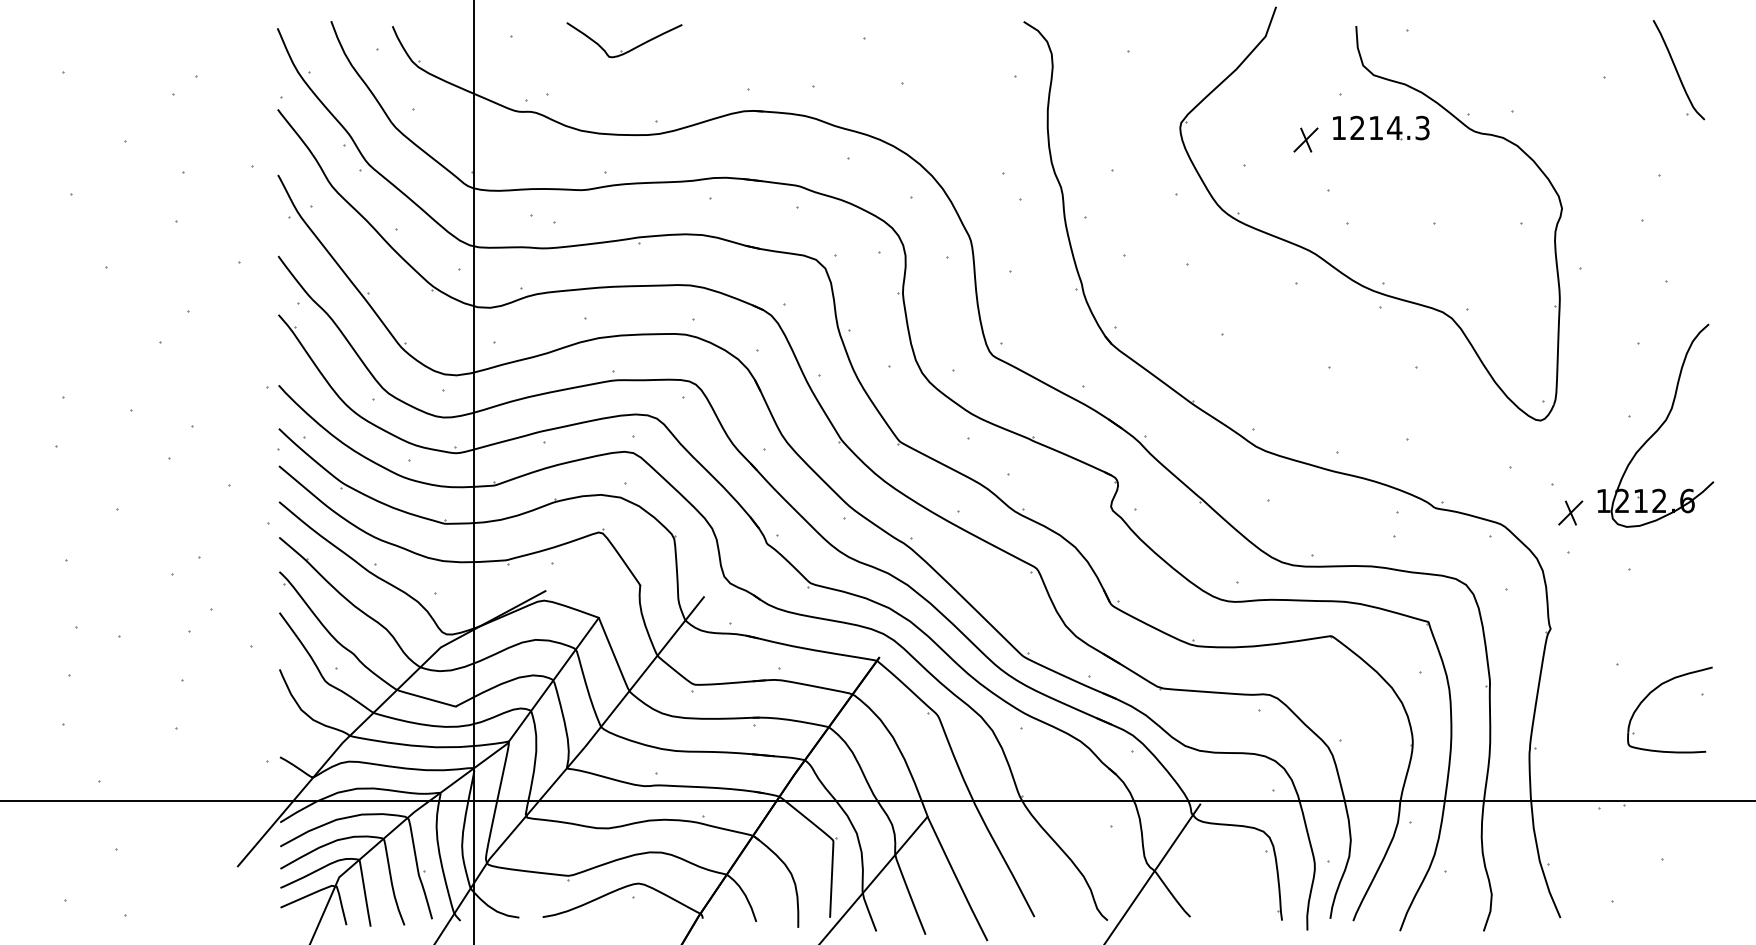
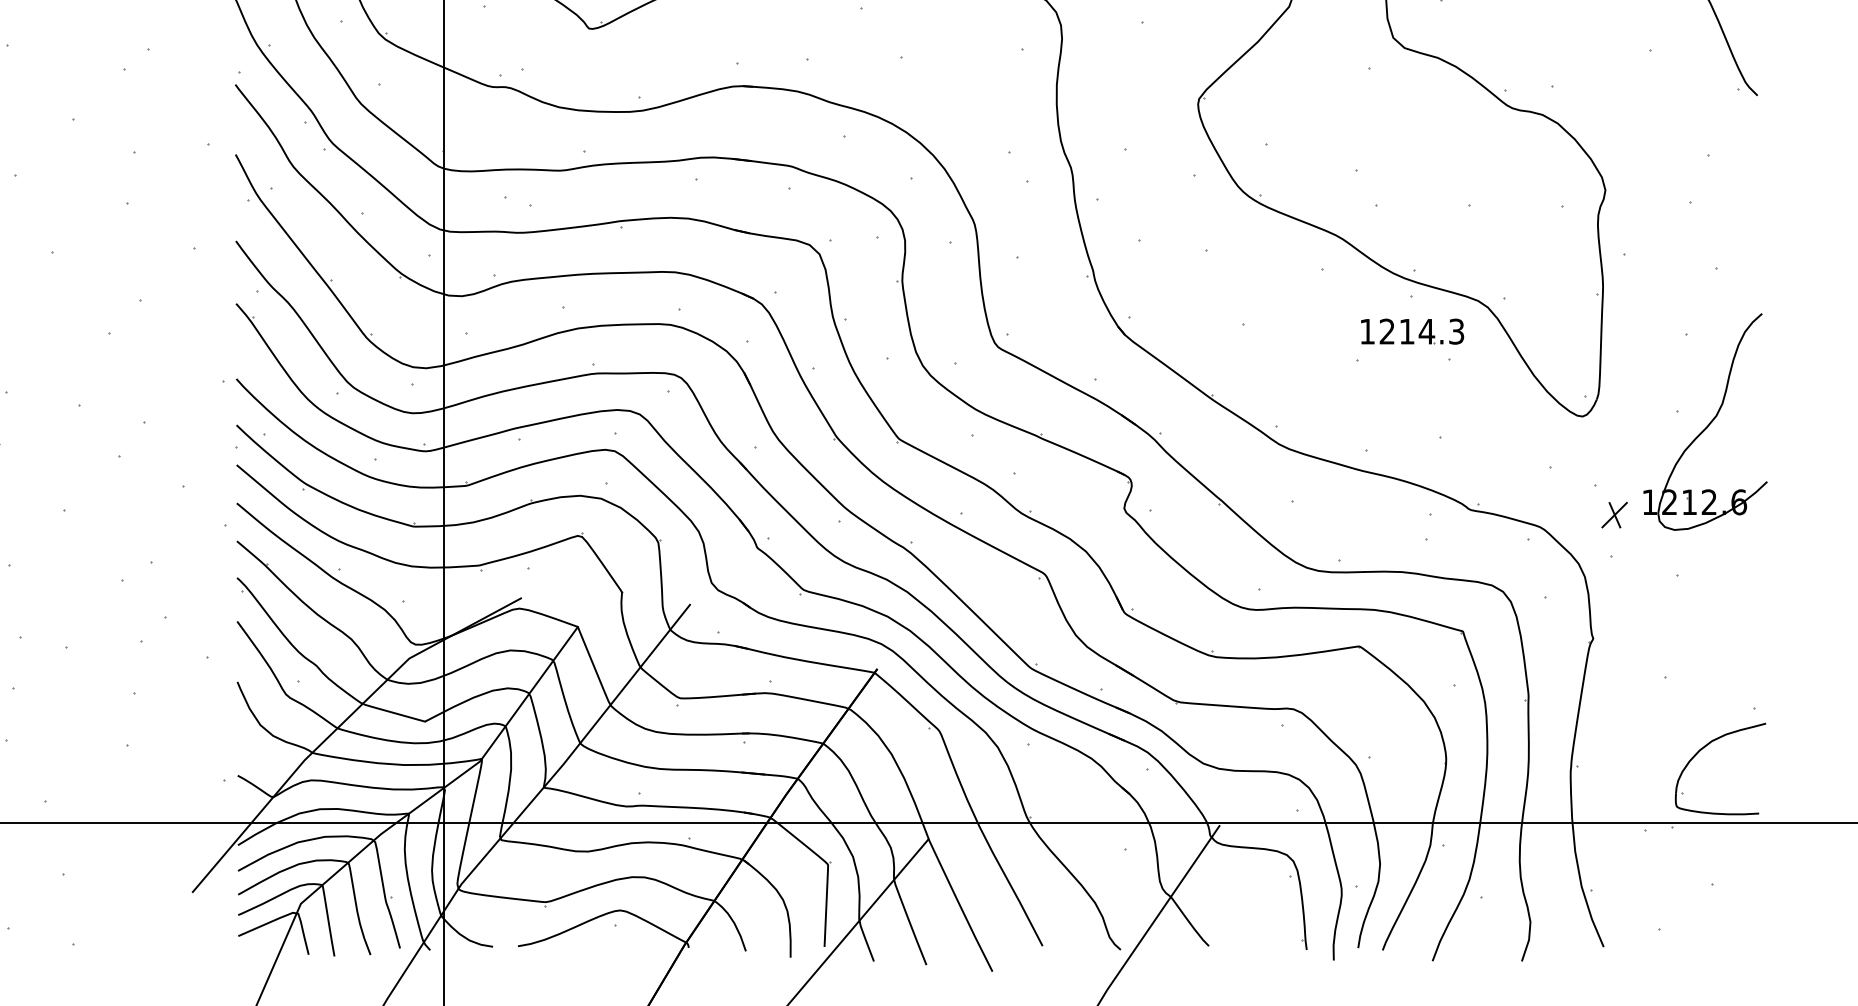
part: (1381, 127) -> (1412, 331), moved
part: (1305, 139) -> (1331, 116), removed
part: (1656, 689) -> (1706, 747), moved

